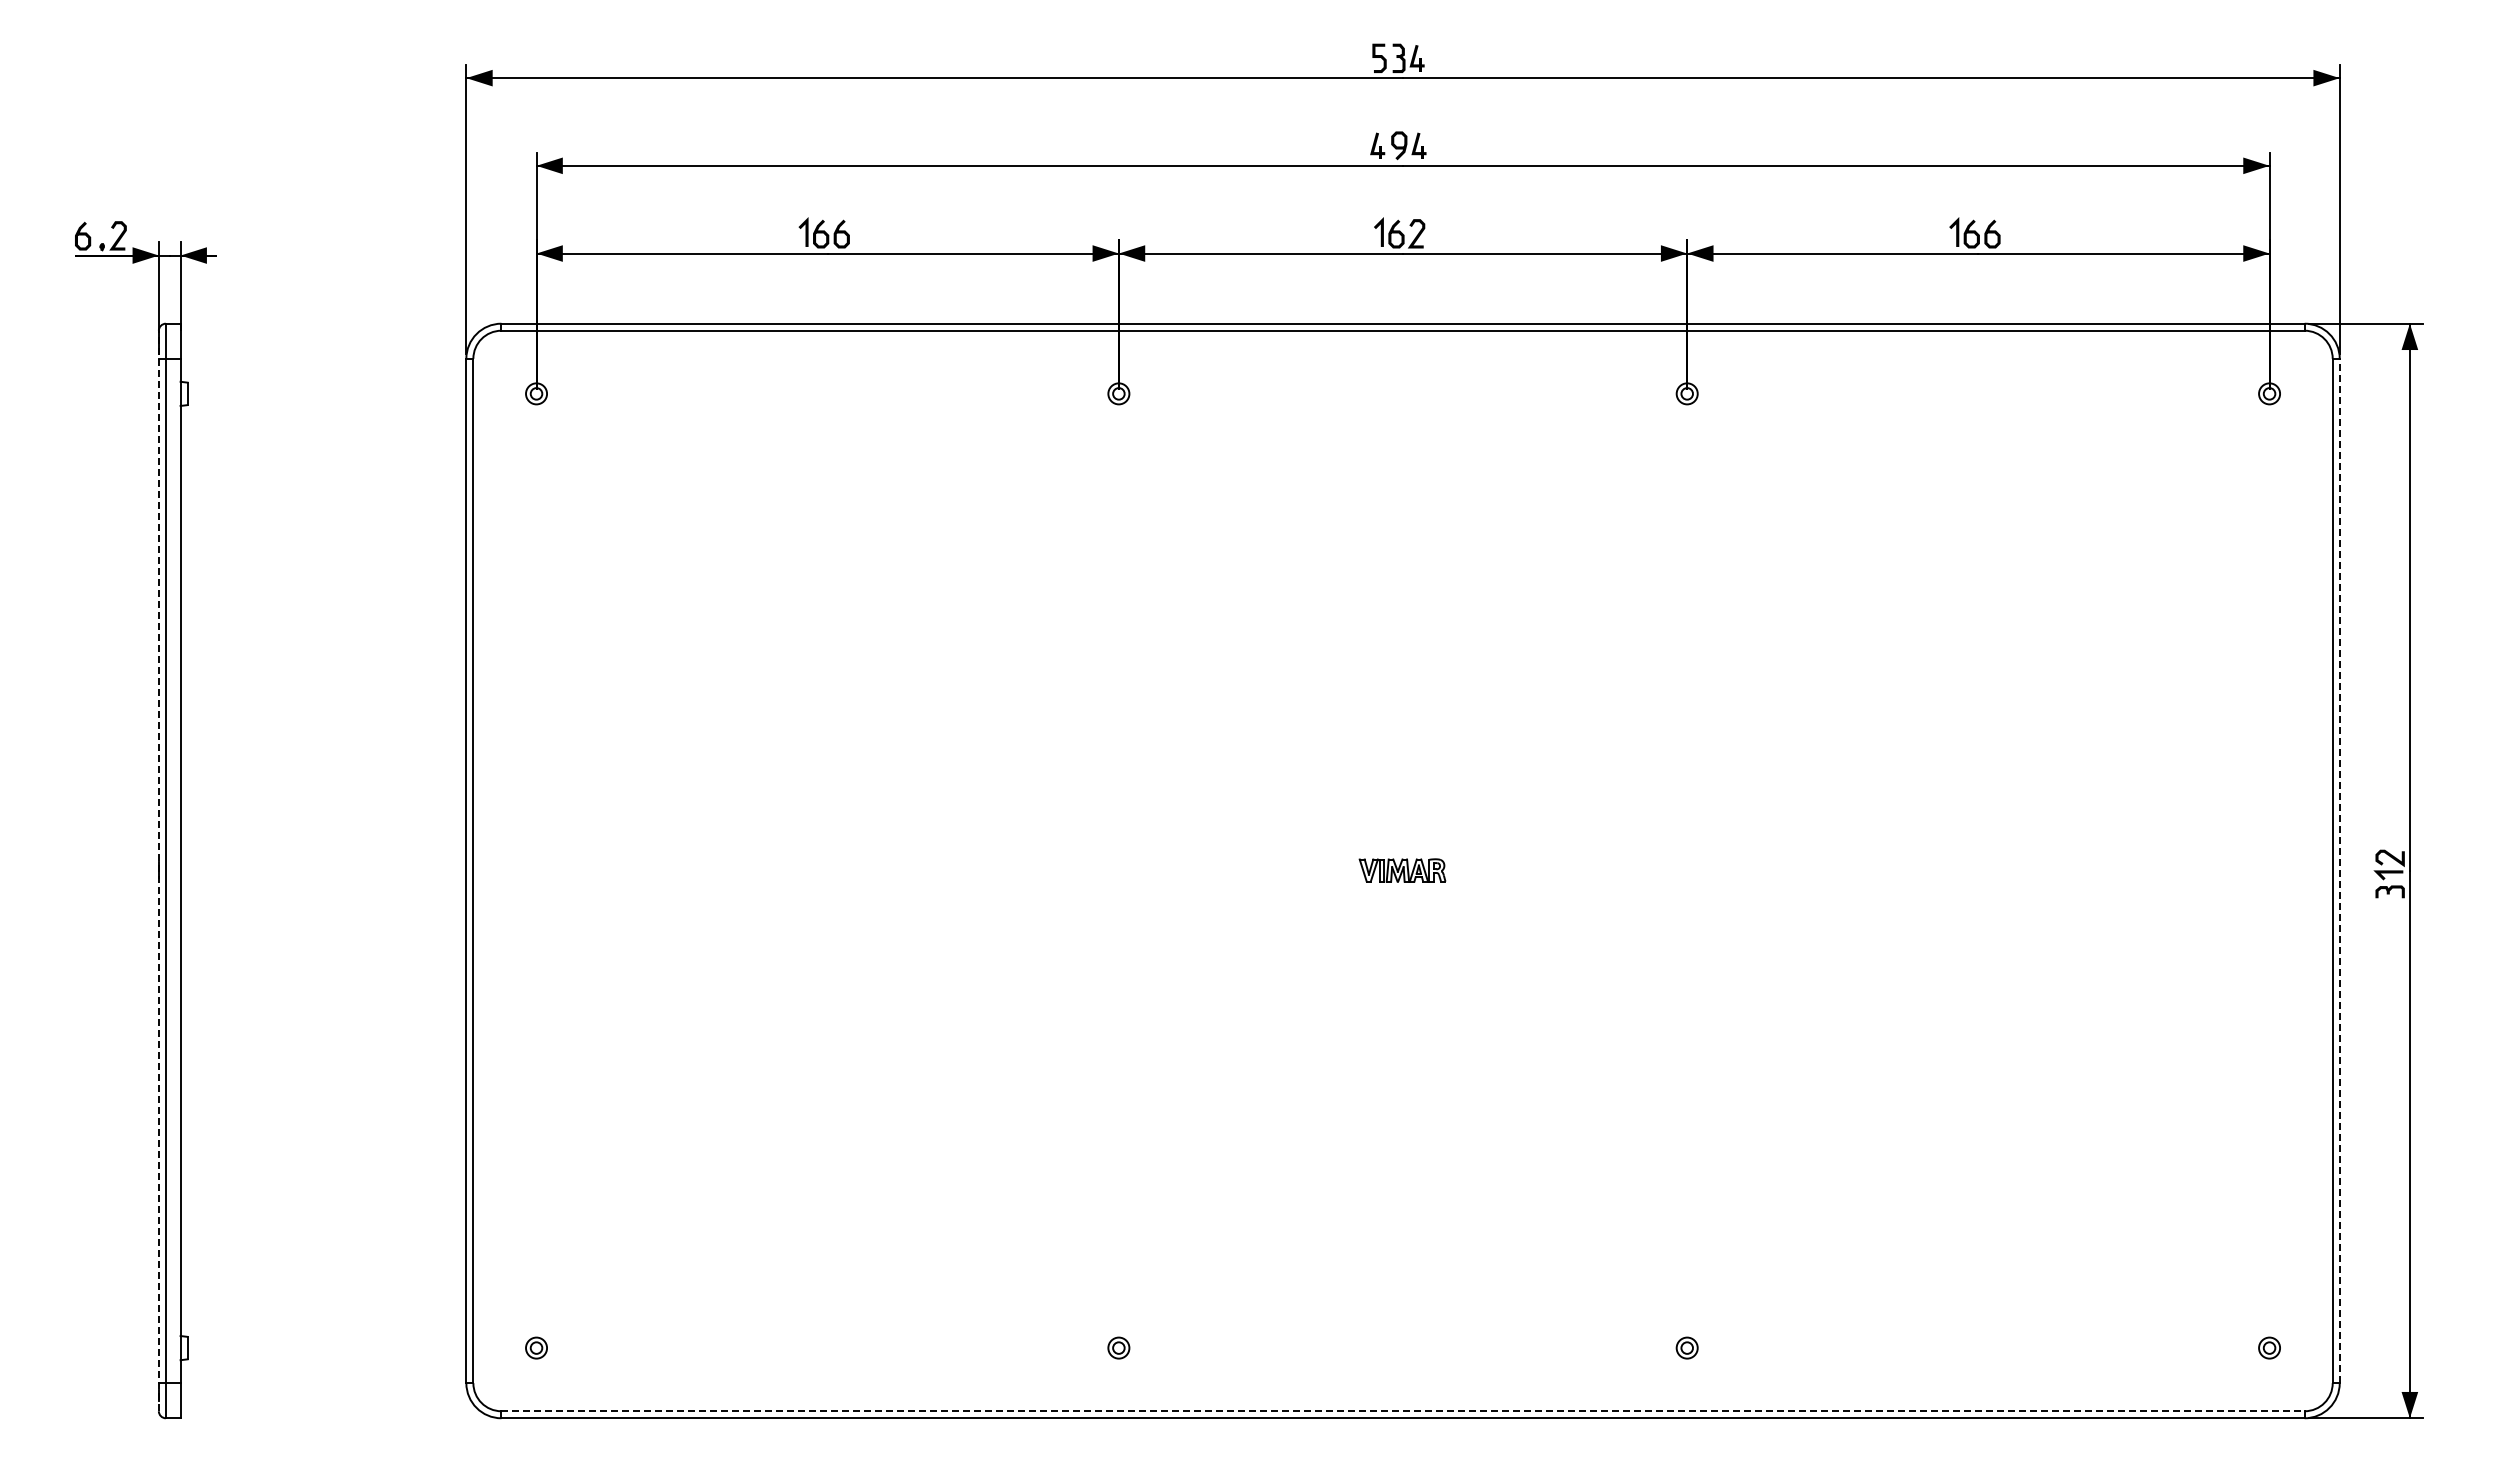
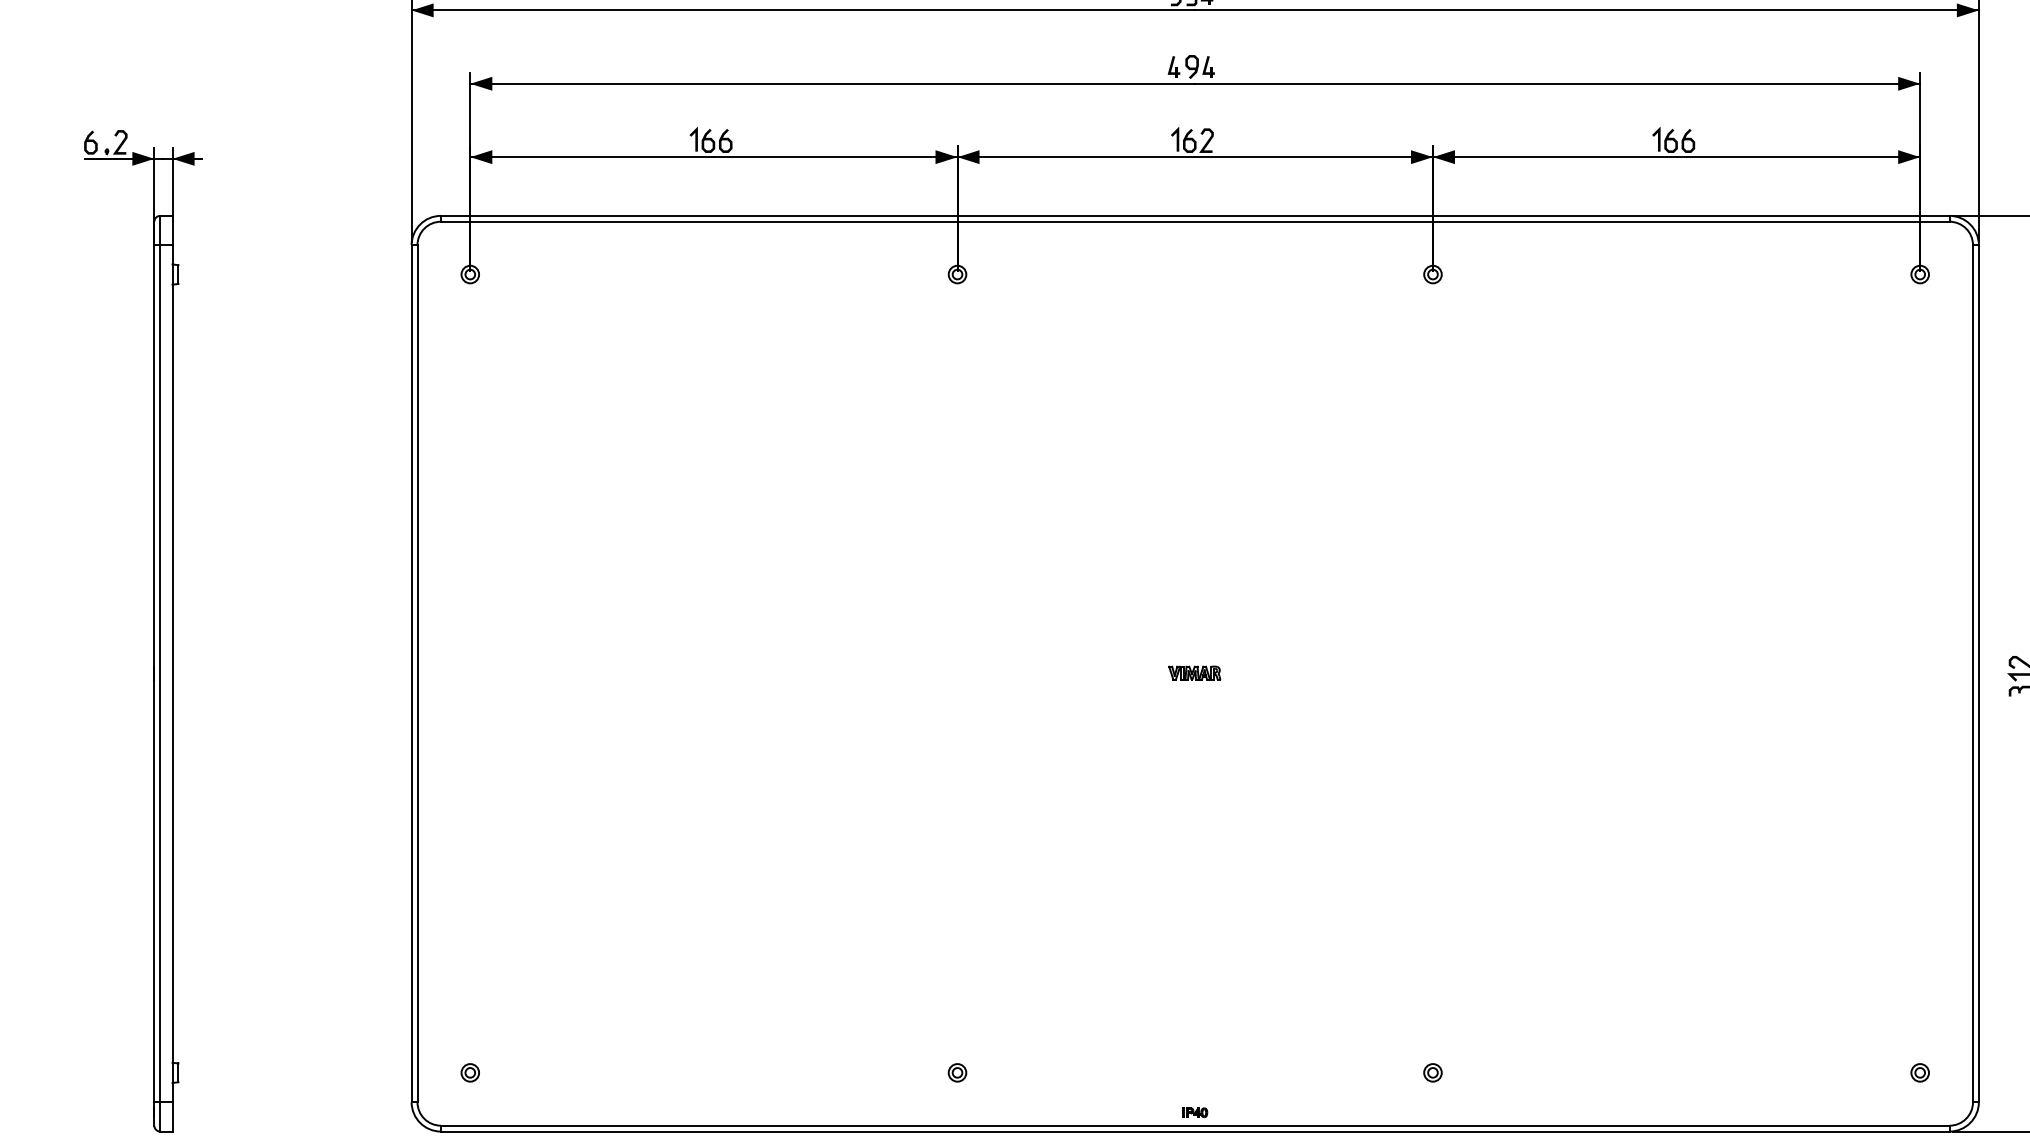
line: (158, 870) -> (154, 673), dashed -> solid
part: (1402, 870) -> (1194, 673), size x0.71
line: (2339, 870) -> (1978, 673), dashed -> solid
part: (1403, 1395) -> (1195, 1112), added
line: (1403, 1411) -> (1195, 1125), dashed -> solid

